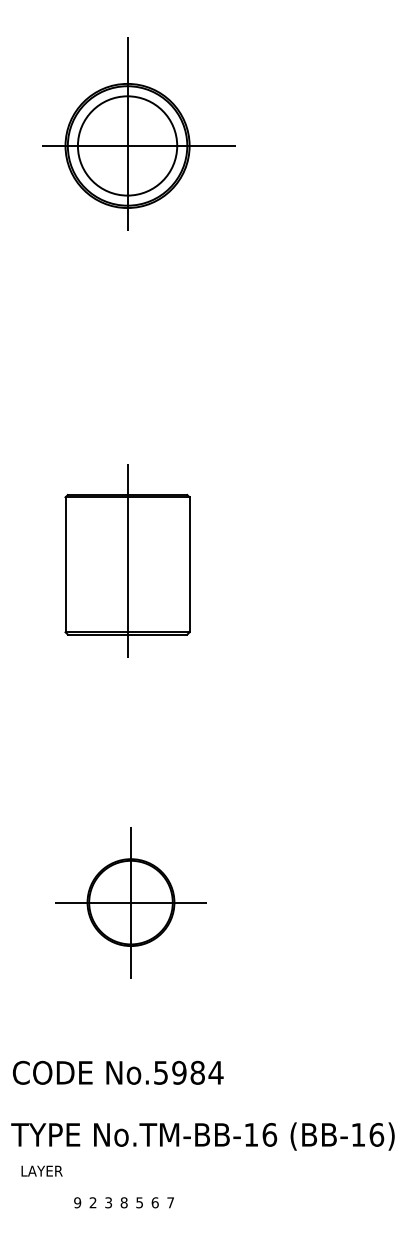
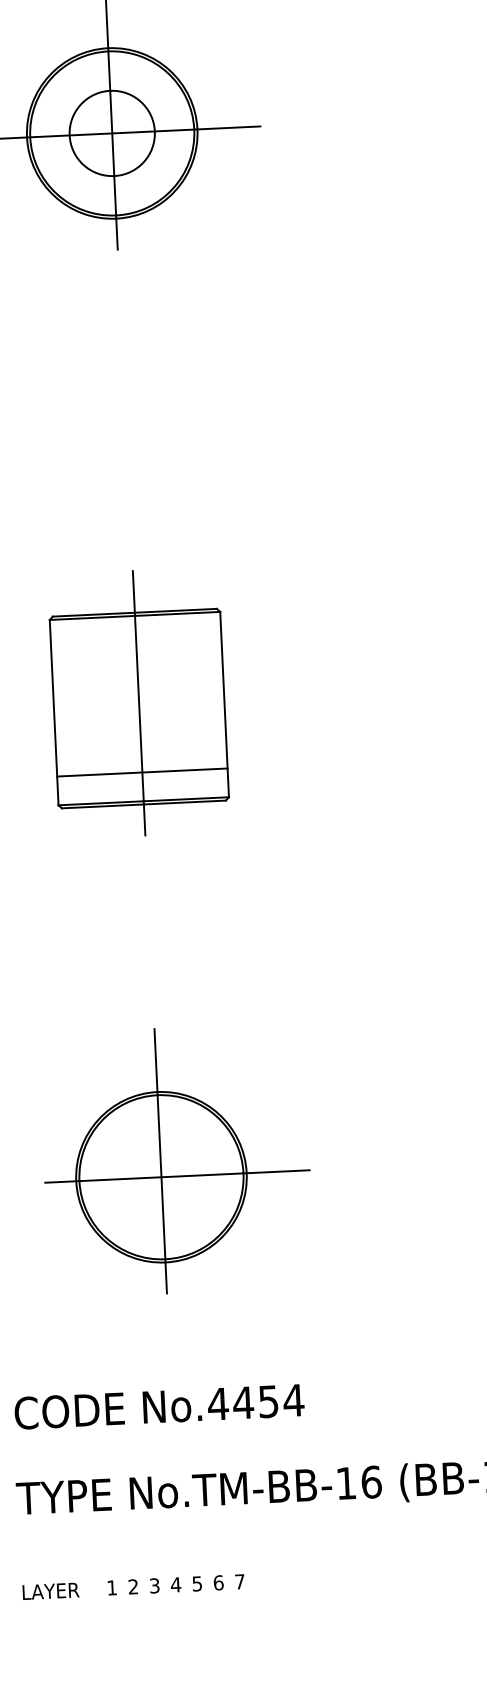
circle: (127, 145) -> (112, 132), size x0.62
line: (127, 611) -> (142, 772), added
part: (138, 894) -> (175, 1160), size x1.43
text: (178, 1072) -> (242, 1402), No.5984 -> No.4454
text: (41, 1170) -> (50, 1590), moved
text: (77, 1202) -> (111, 1587), 9 -> 1
text: (123, 1202) -> (175, 1584), 8 -> 4

